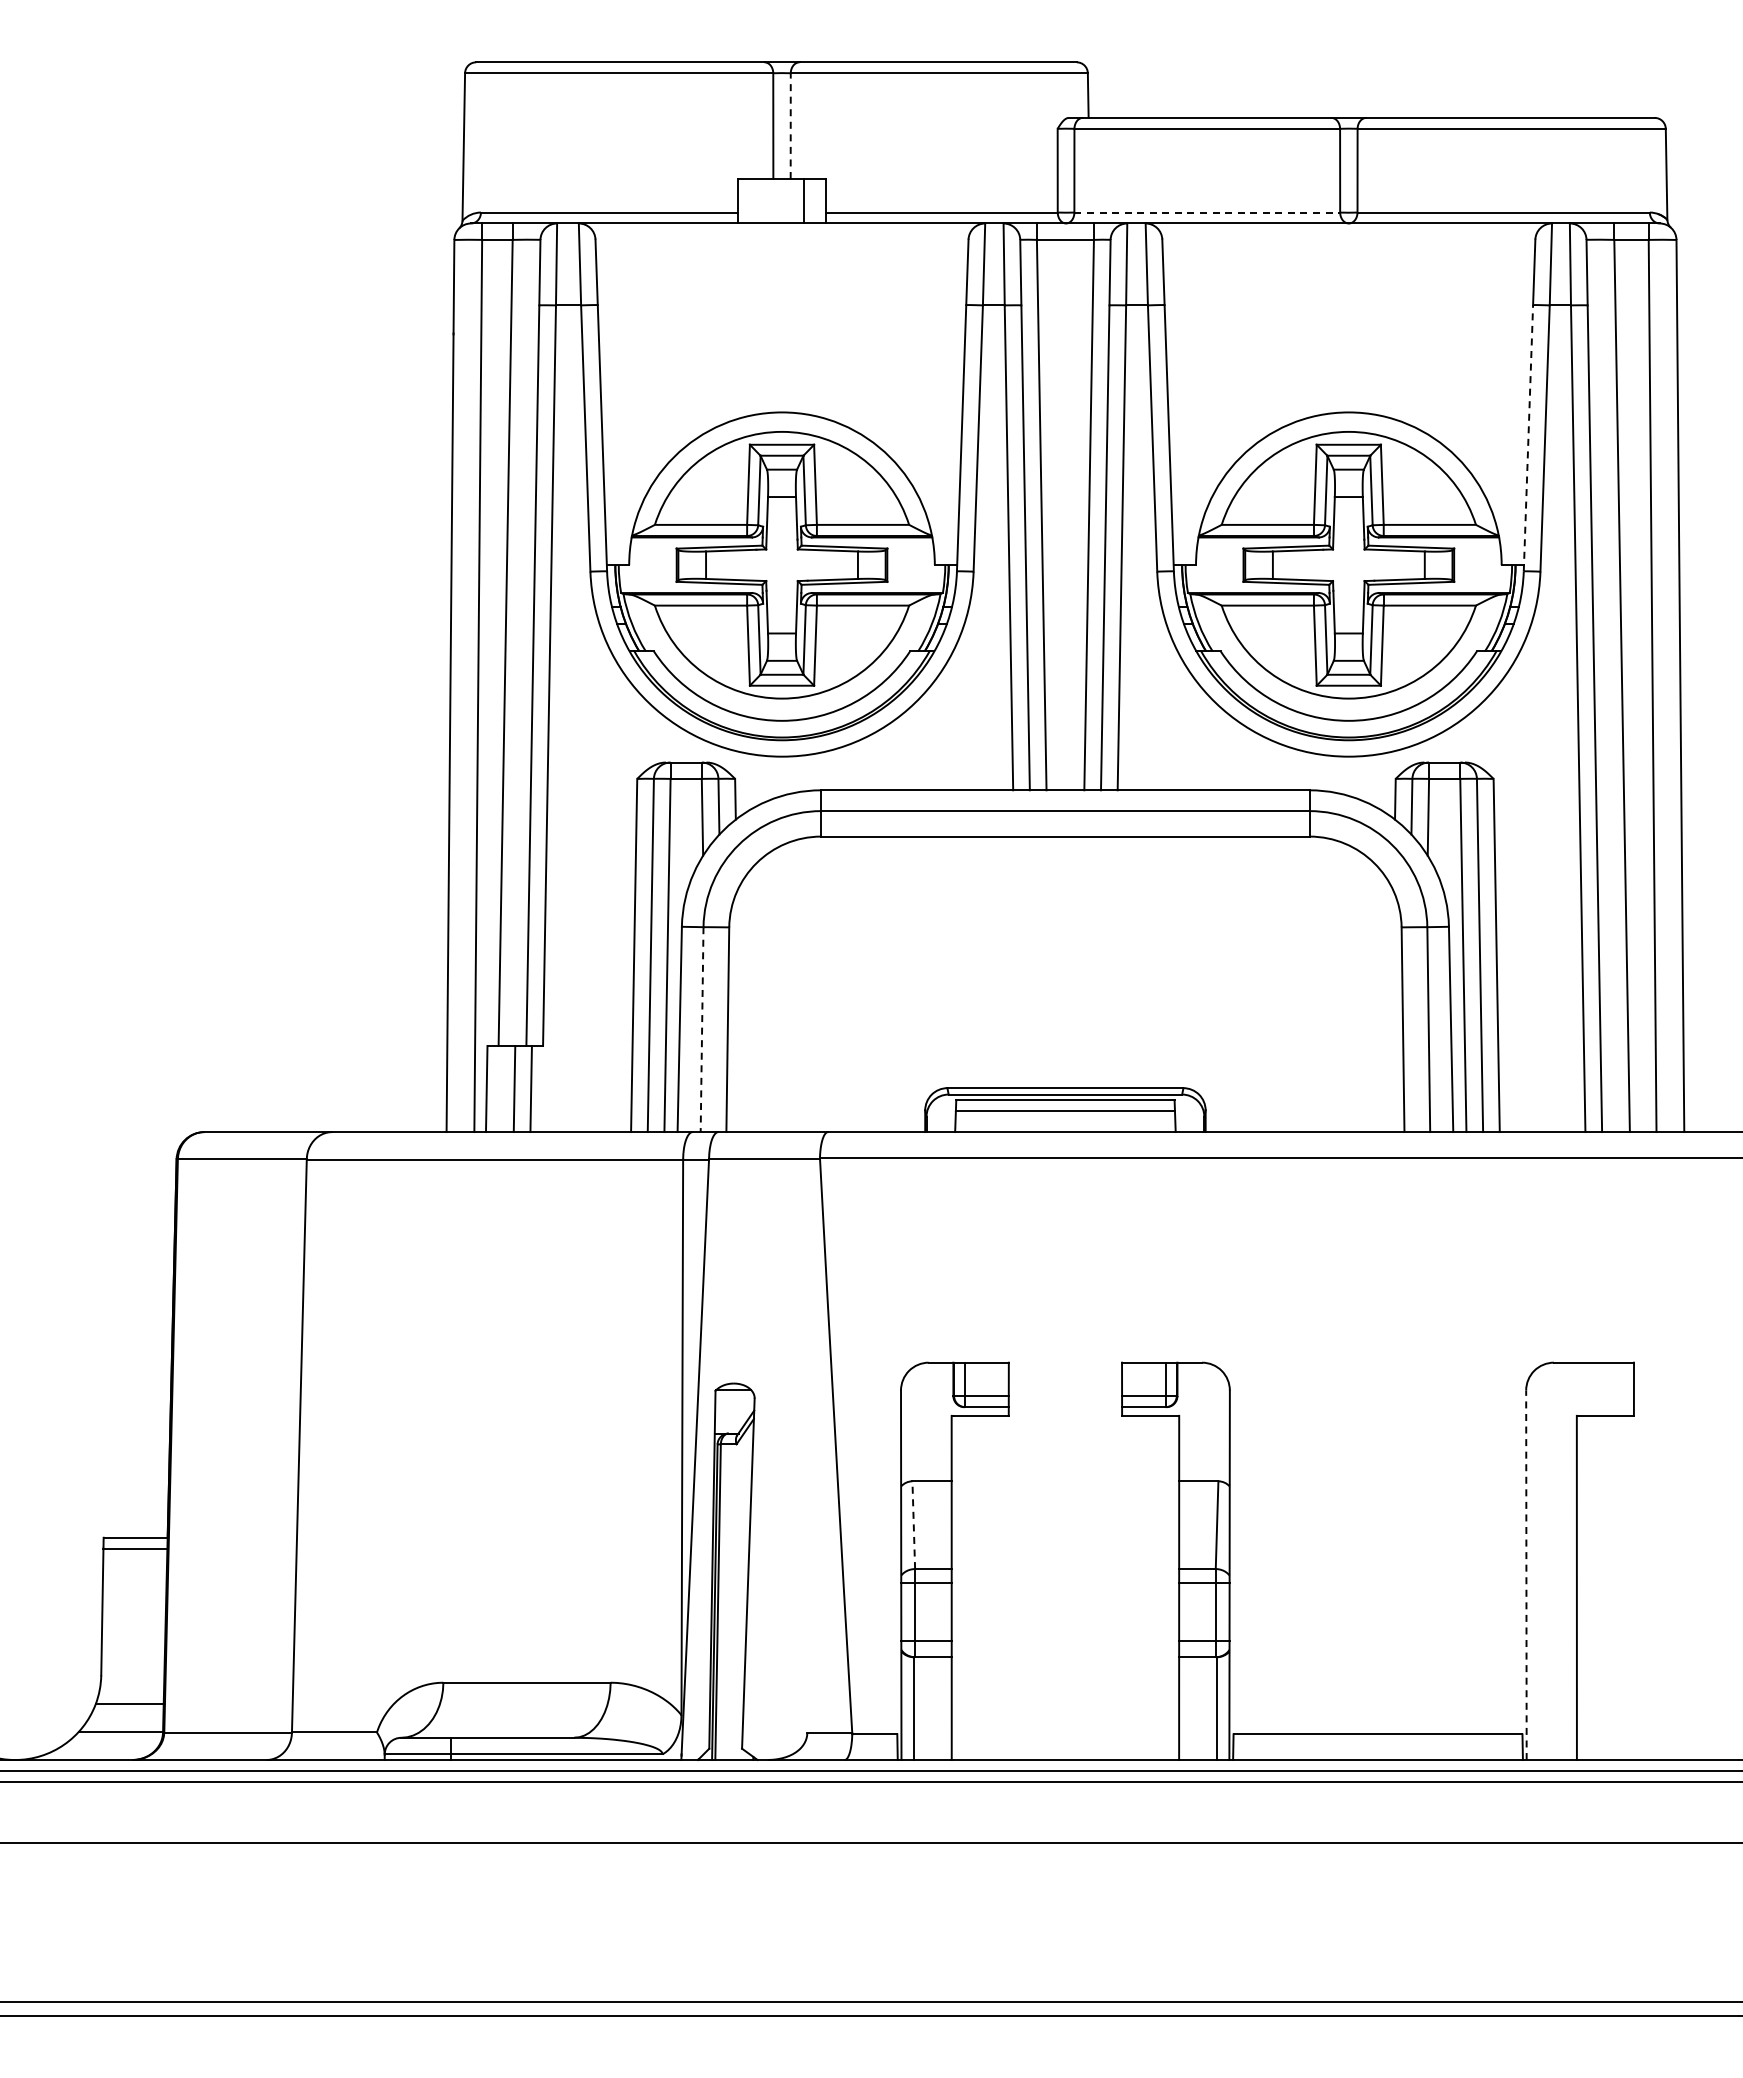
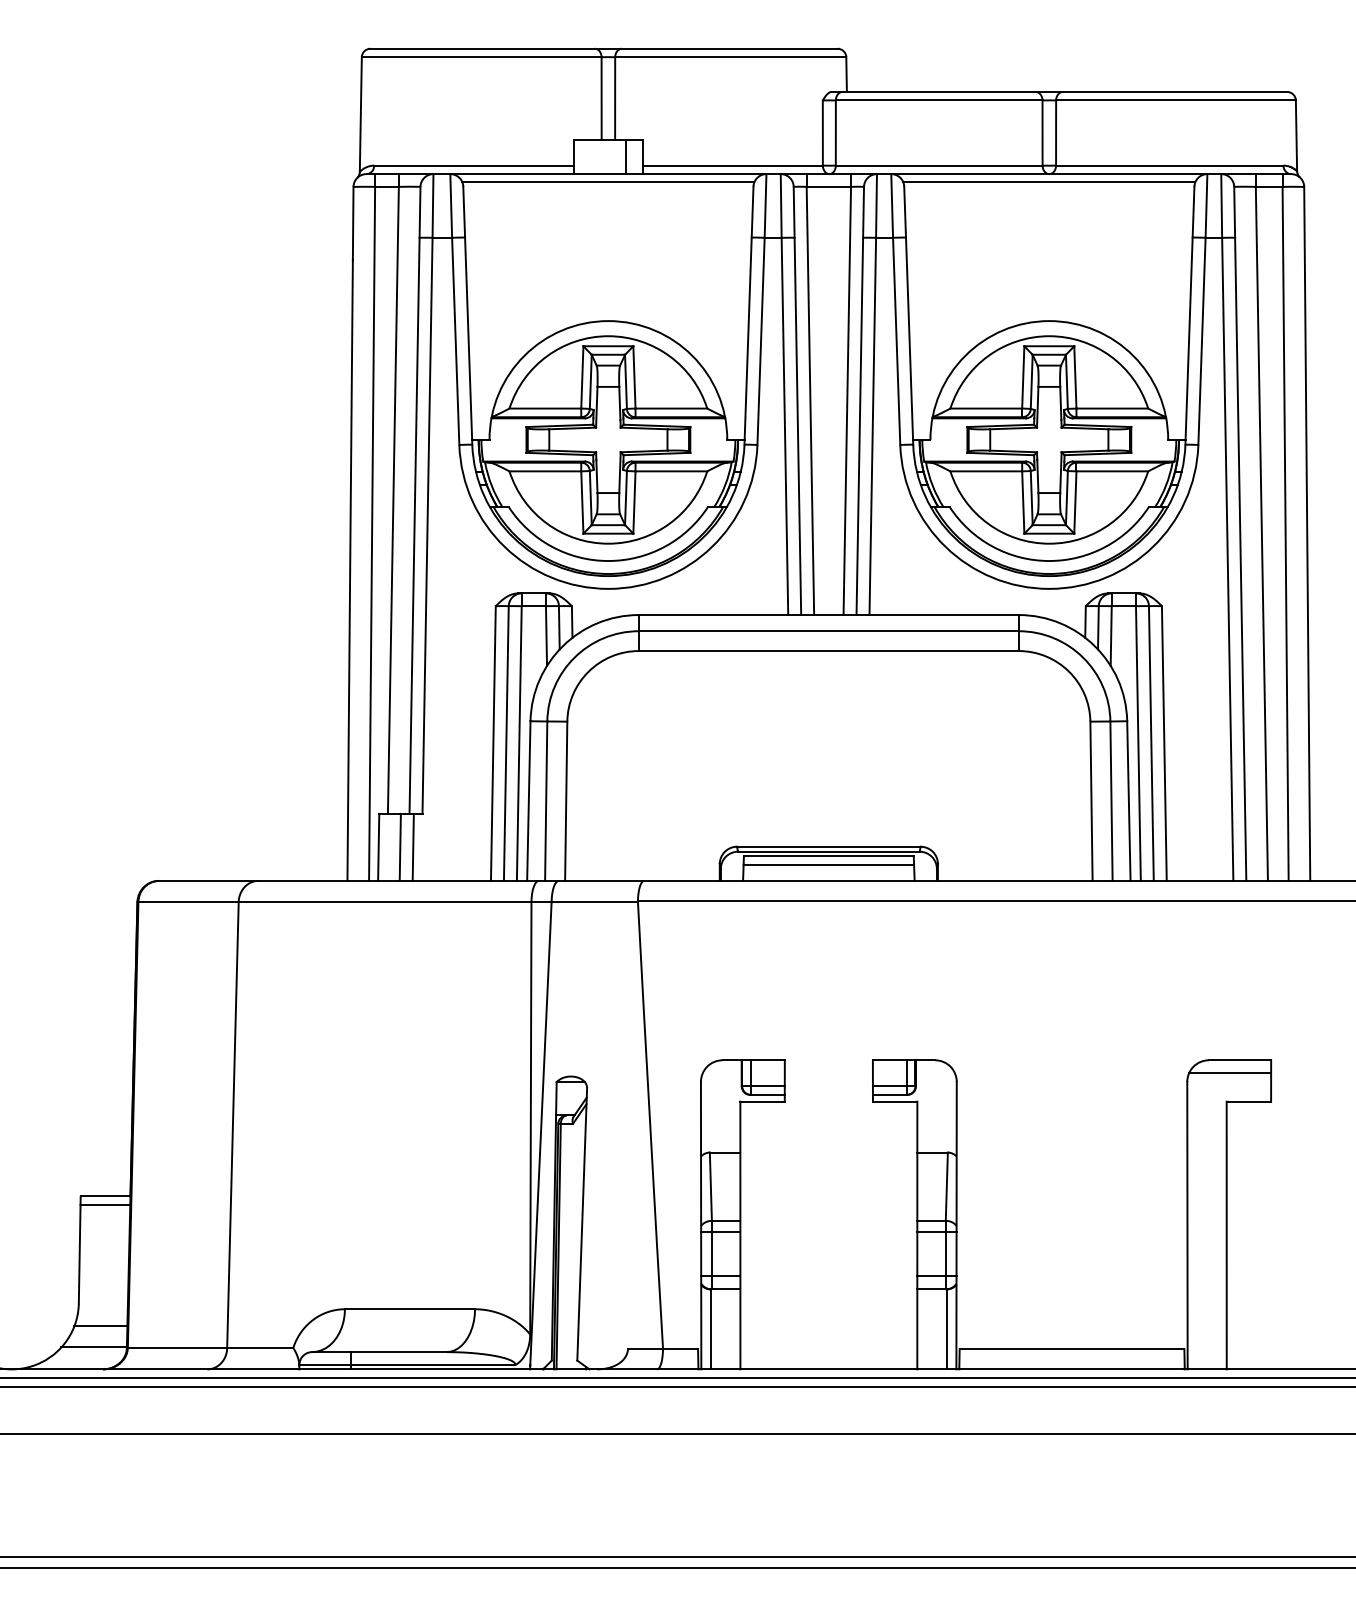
line: (790, 126) -> (614, 98), dashed -> solid
line: (1207, 212) -> (939, 165), dashed -> solid
line: (781, 234) -> (607, 182), added
line: (1348, 234) -> (1049, 182), added
line: (1528, 437) -> (1189, 340), dashed -> solid
line: (702, 1030) -> (546, 801), dashed -> solid
line: (1580, 1379) -> (1229, 1073), added
line: (913, 1525) -> (710, 1186), dashed -> solid
line: (1526, 1575) -> (1187, 1225), dashed -> solid

